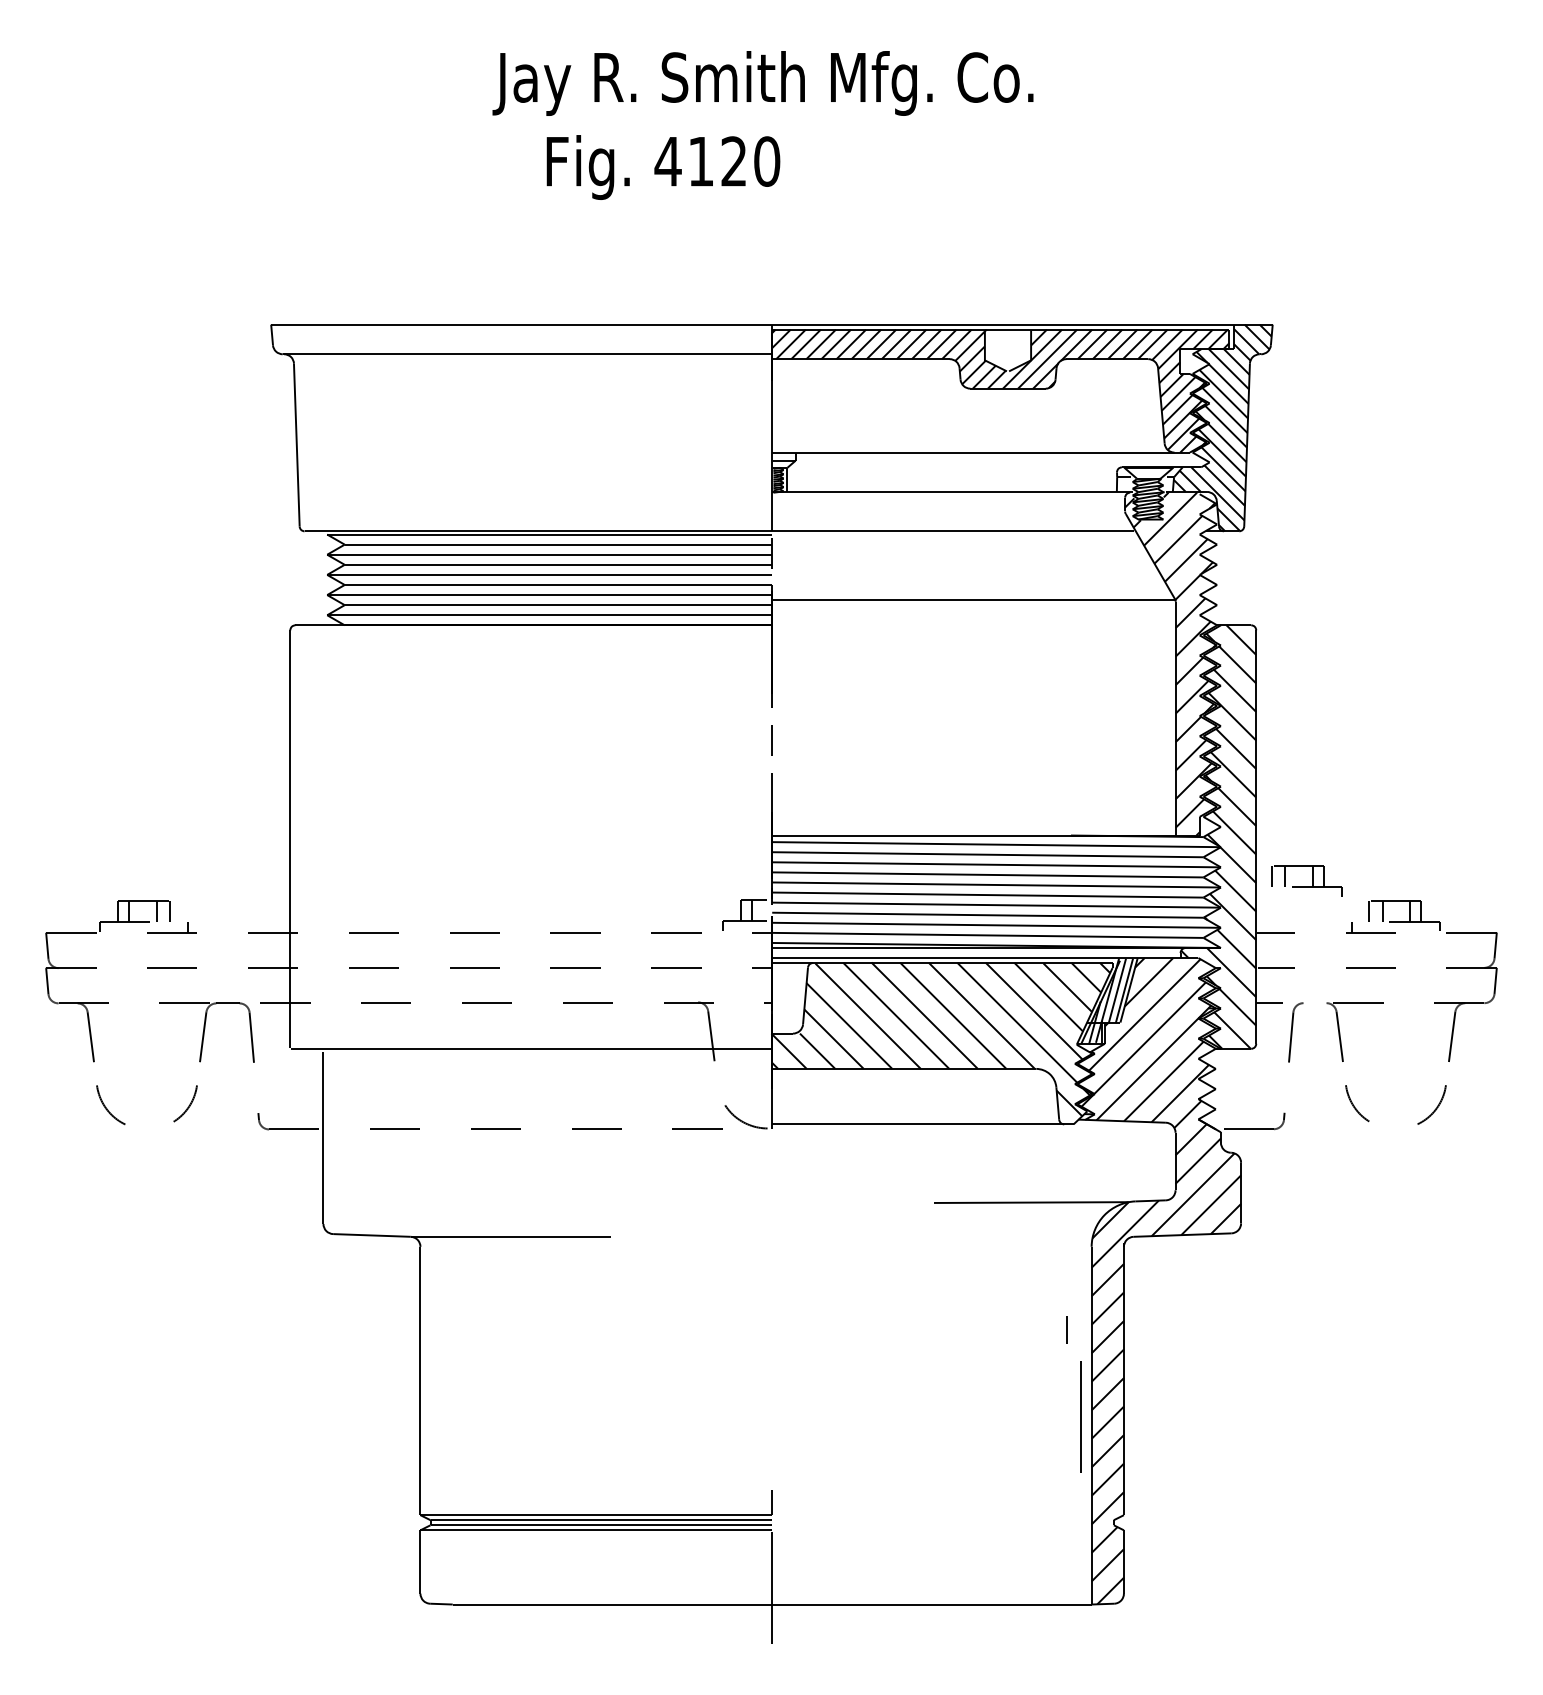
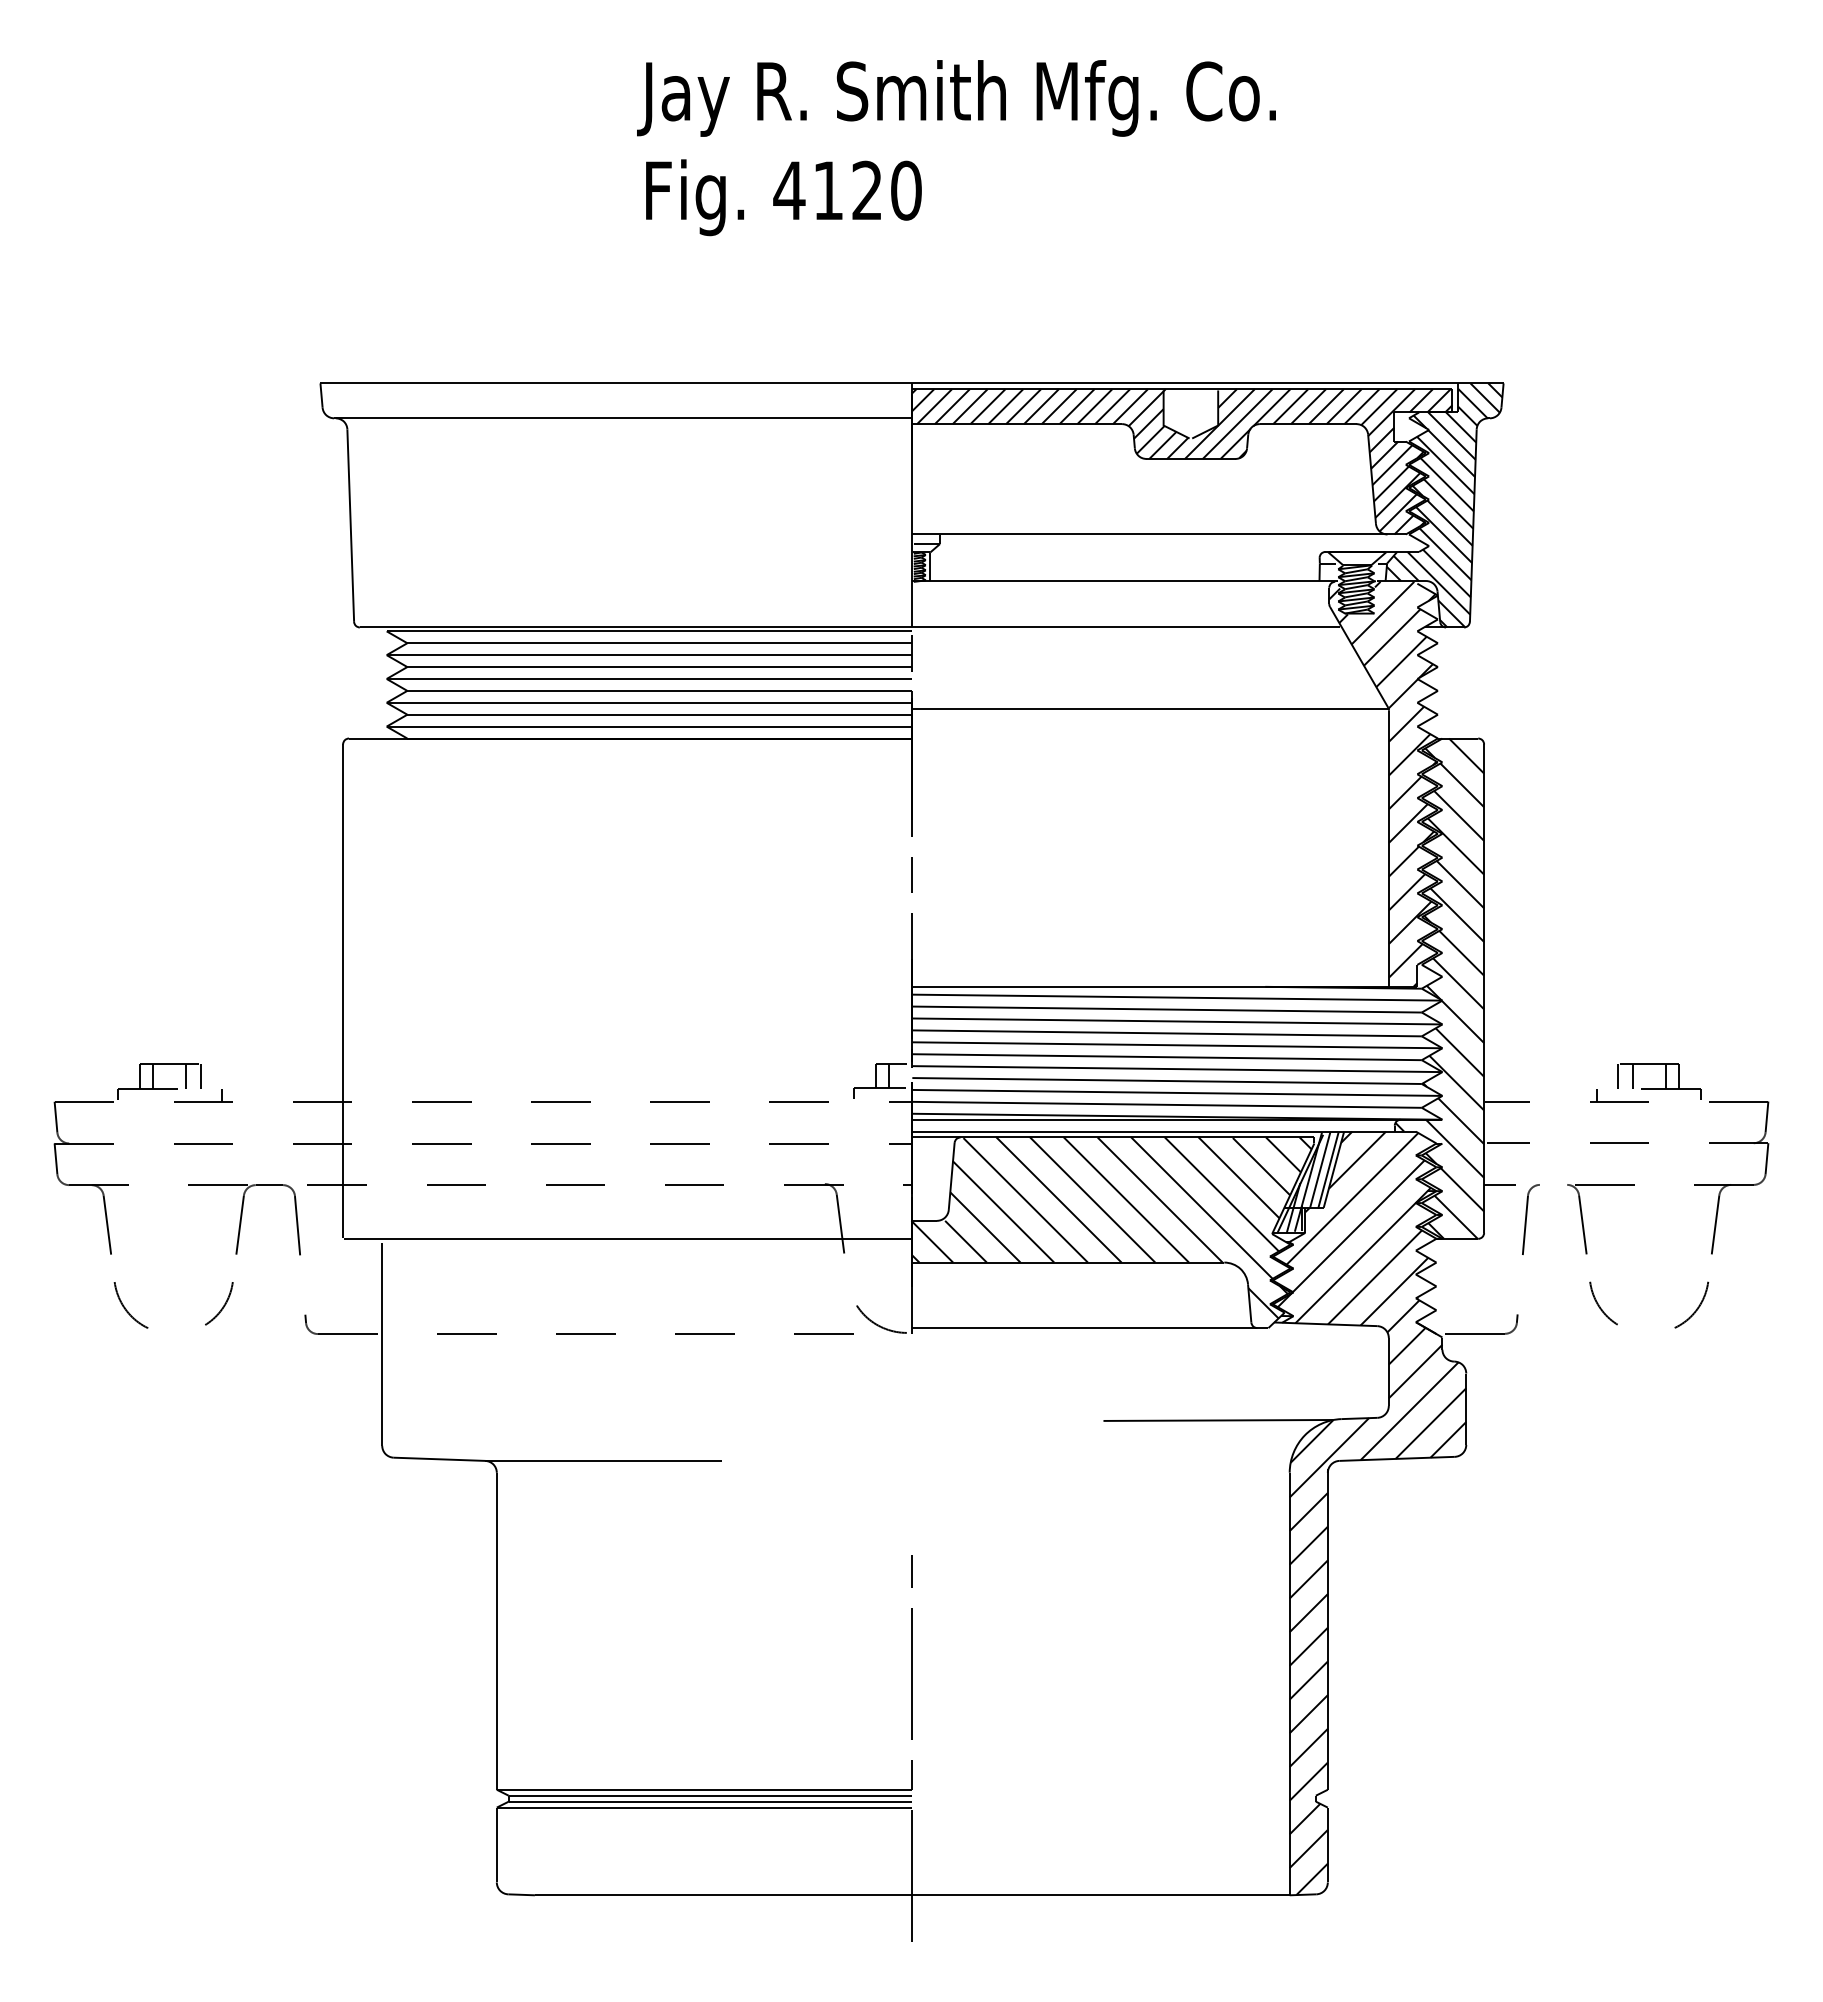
text: (763, 83) -> (956, 98), moved
part: (1307, 880) -> (1544, 1040), removed
line: (1066, 1330) -> (911, 1571), moved
line: (1081, 1416) -> (911, 1673), moved

